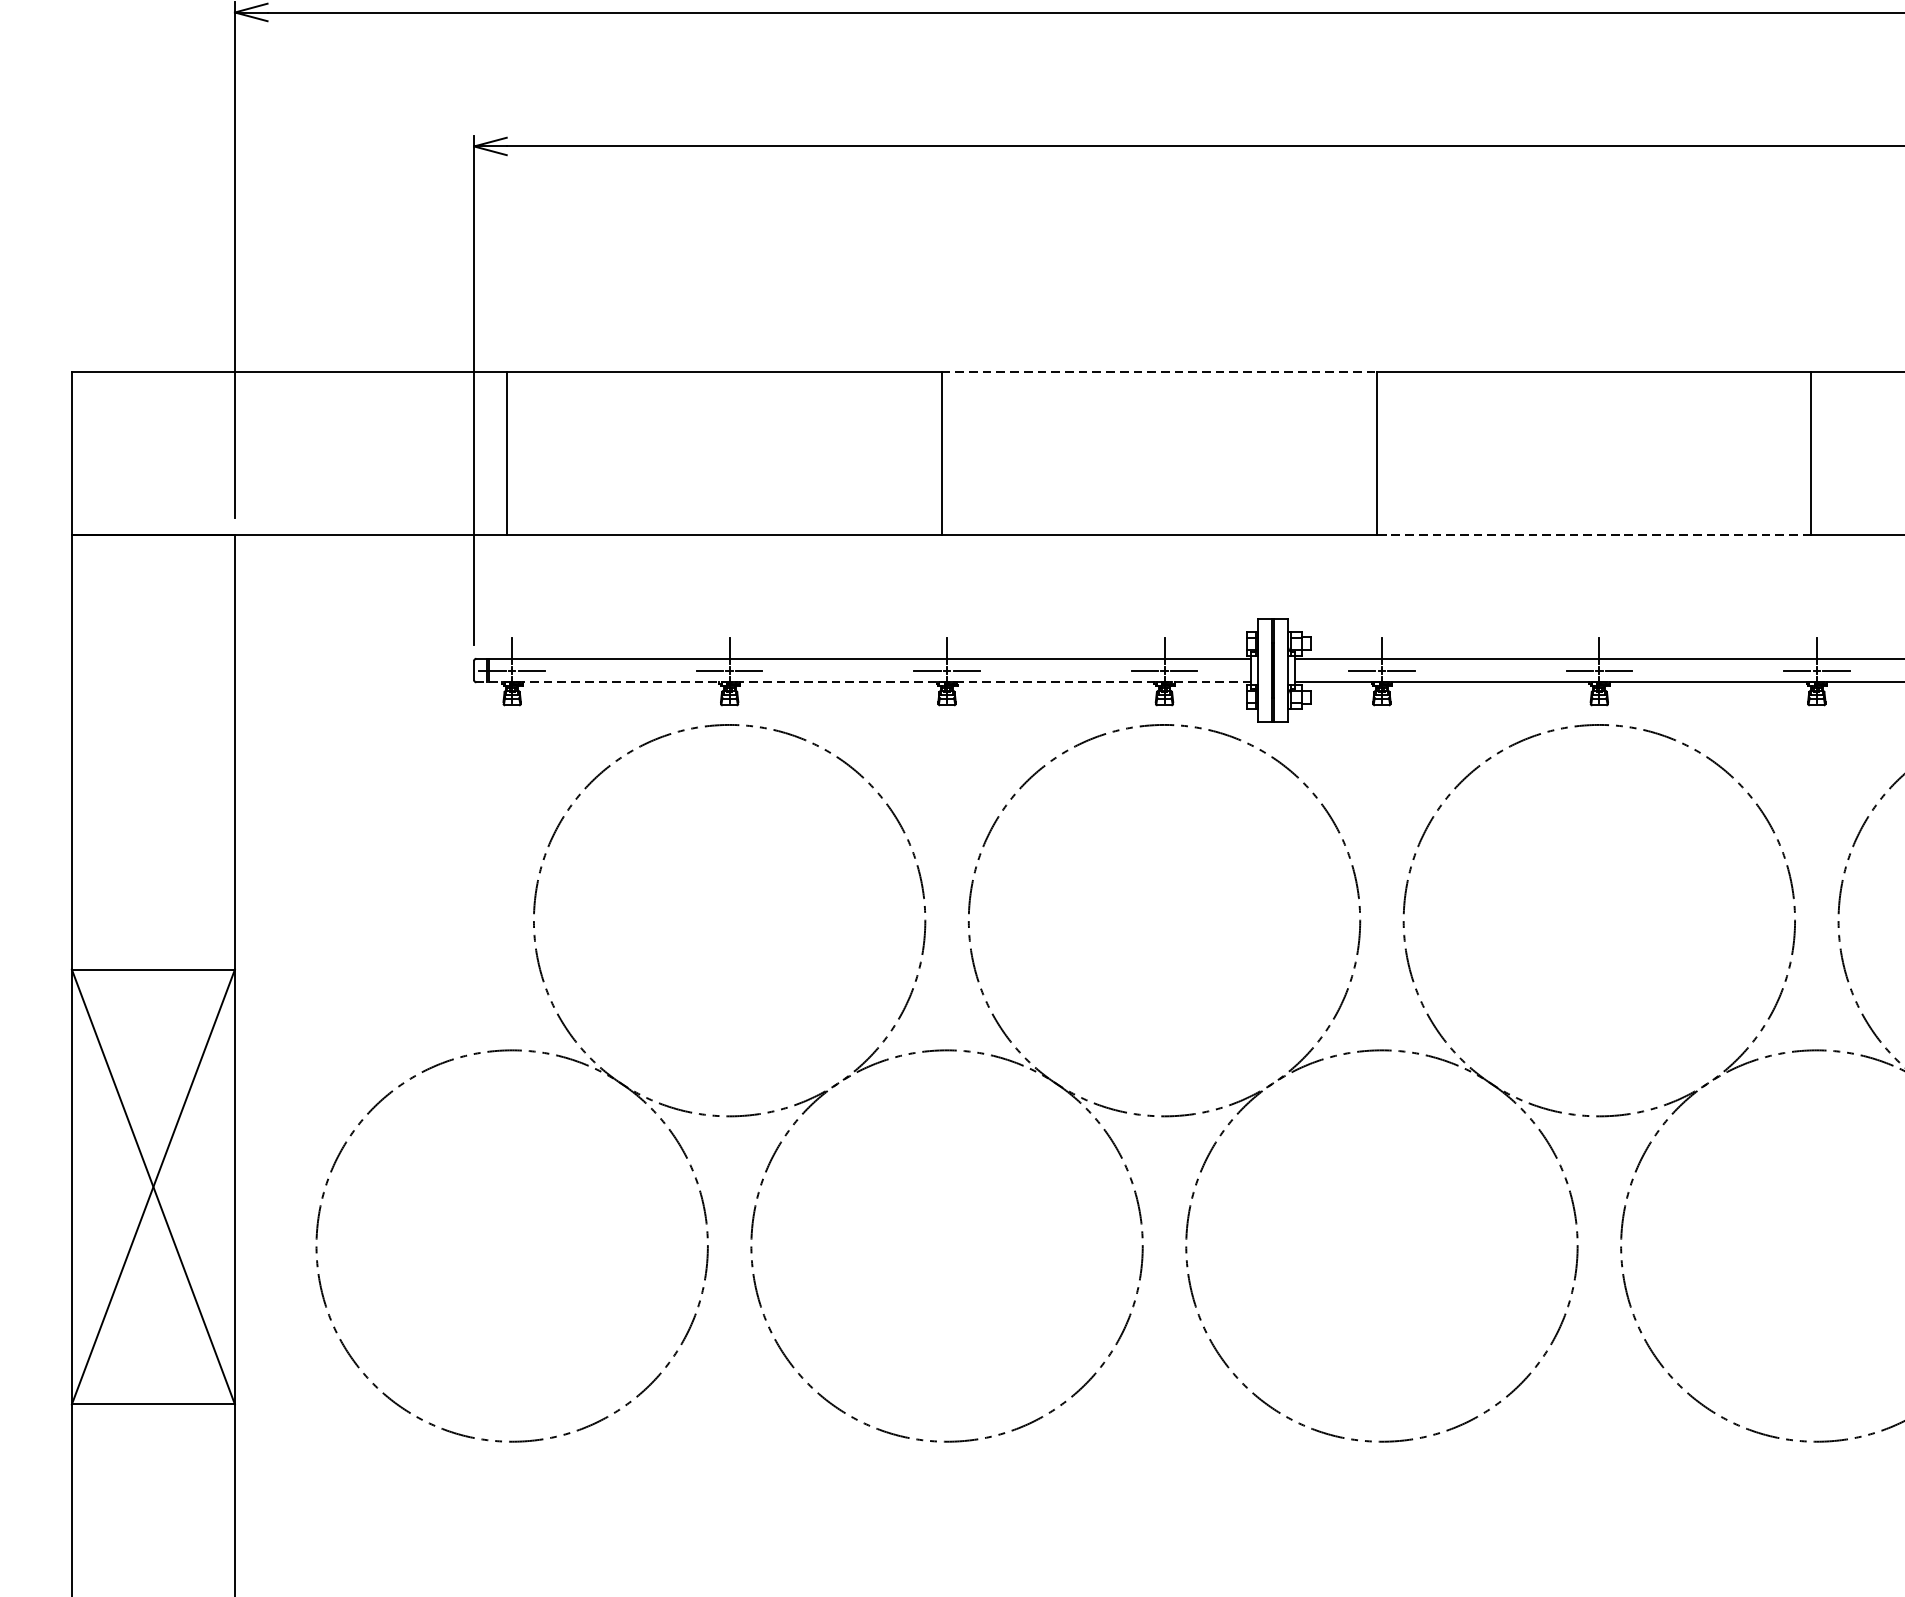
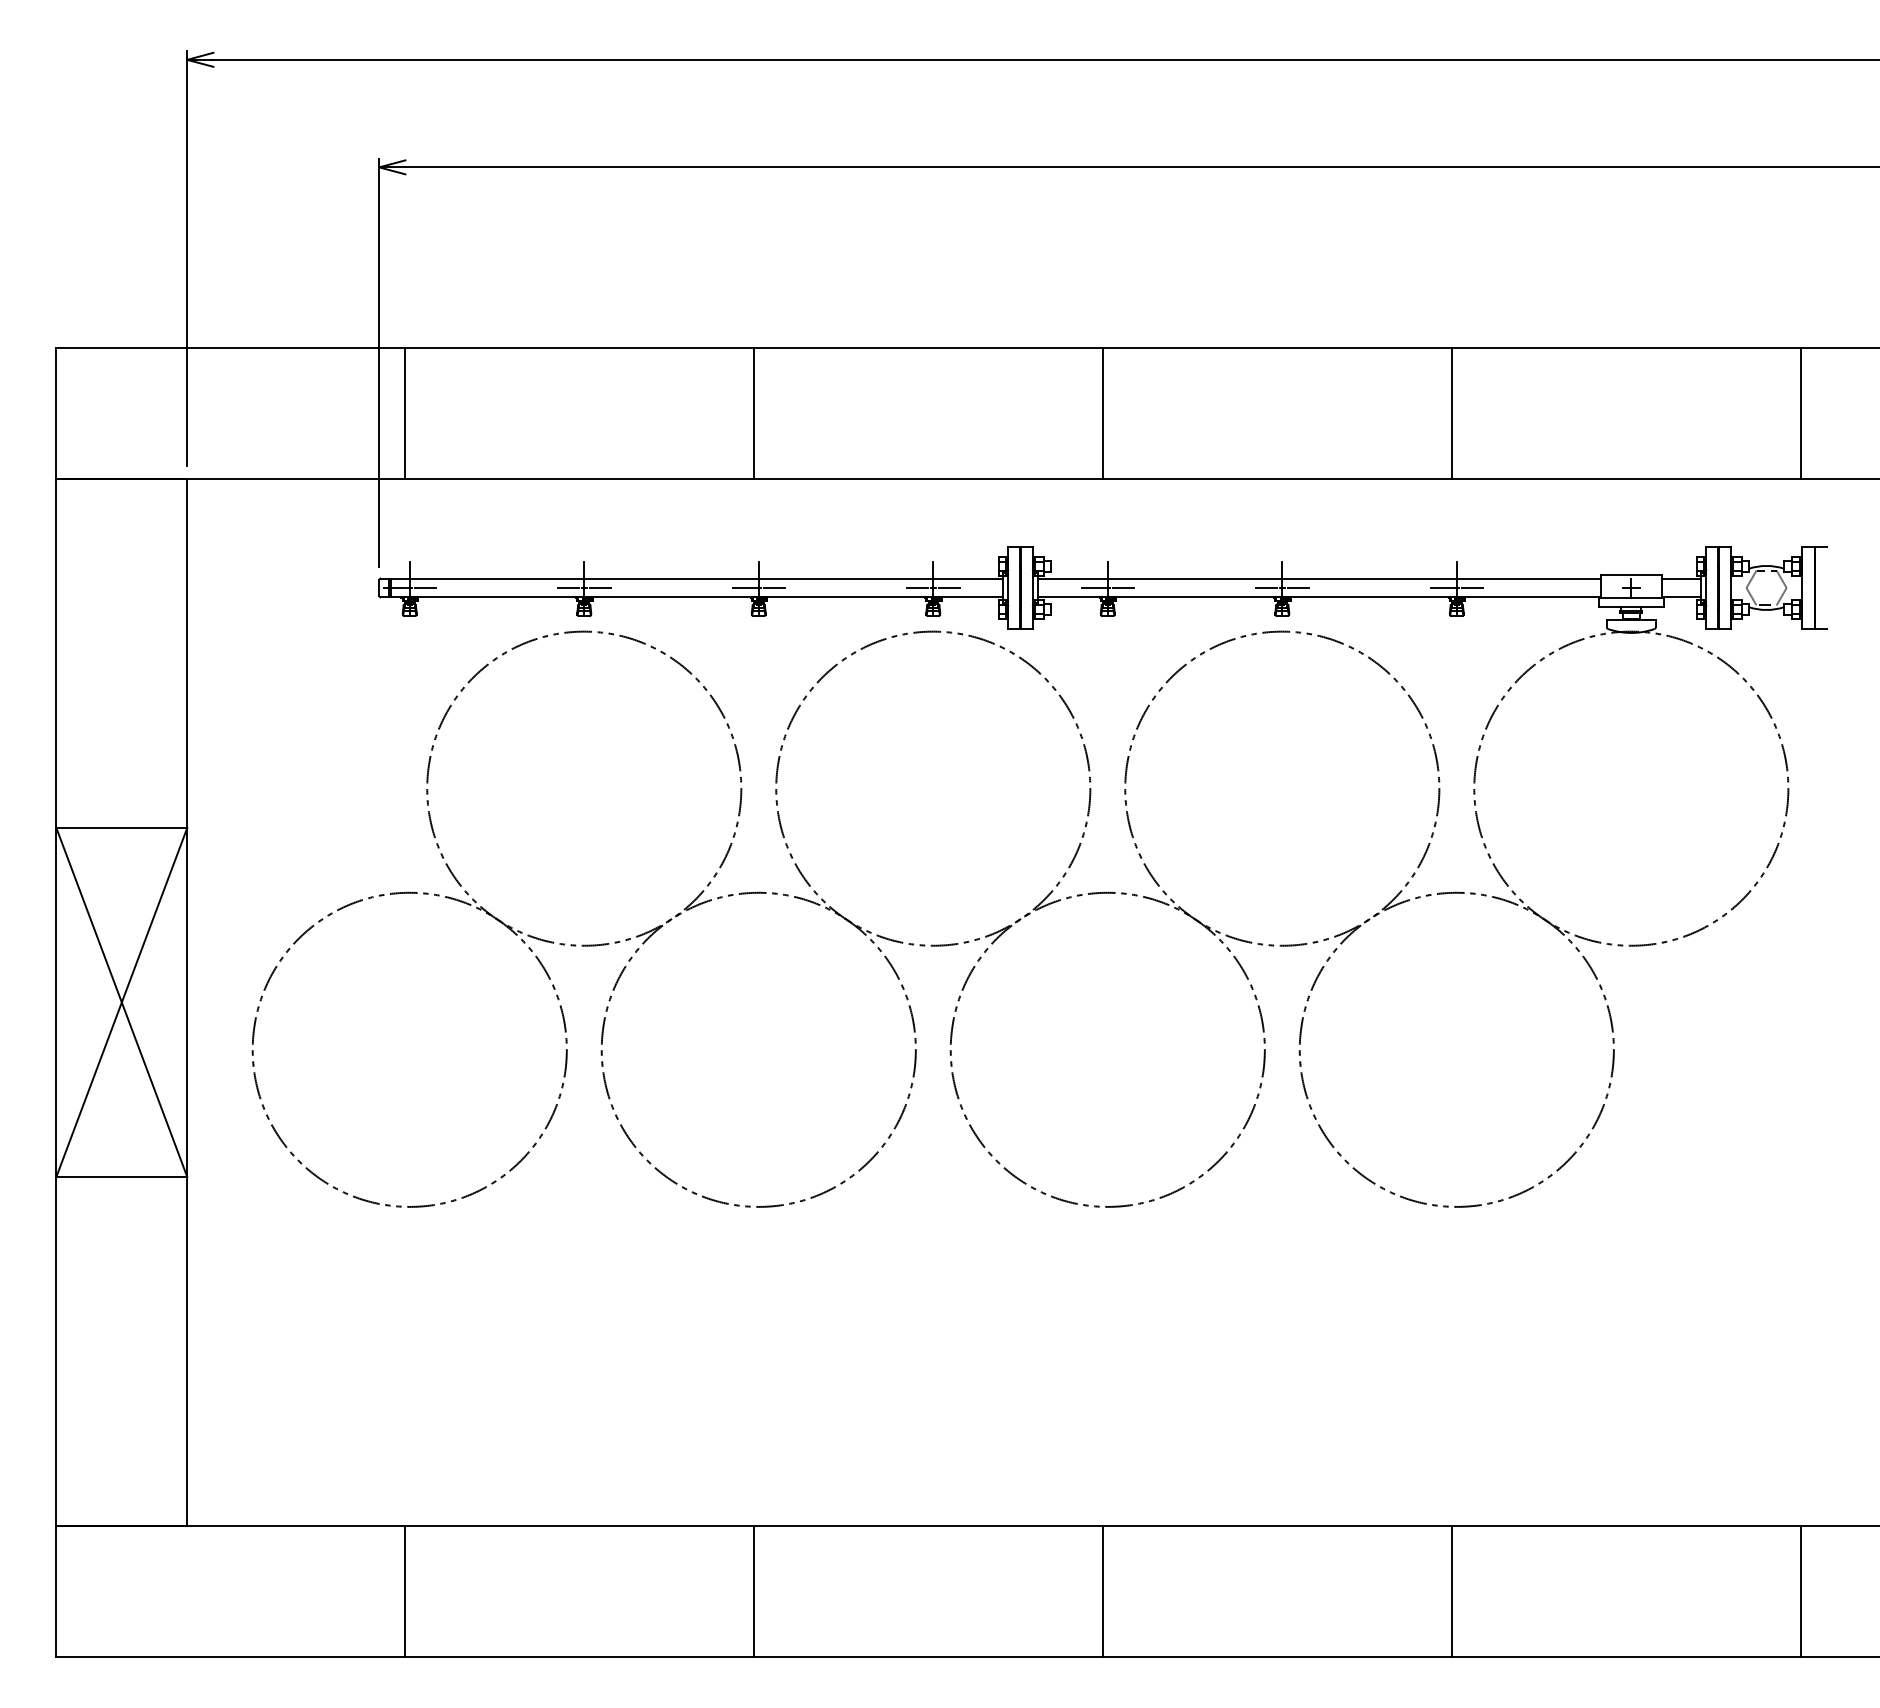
line: (1158, 372) -> (928, 348), dashed -> solid
line: (1593, 534) -> (1277, 478), dashed -> solid
line: (863, 682) -> (691, 597), dashed -> solid

